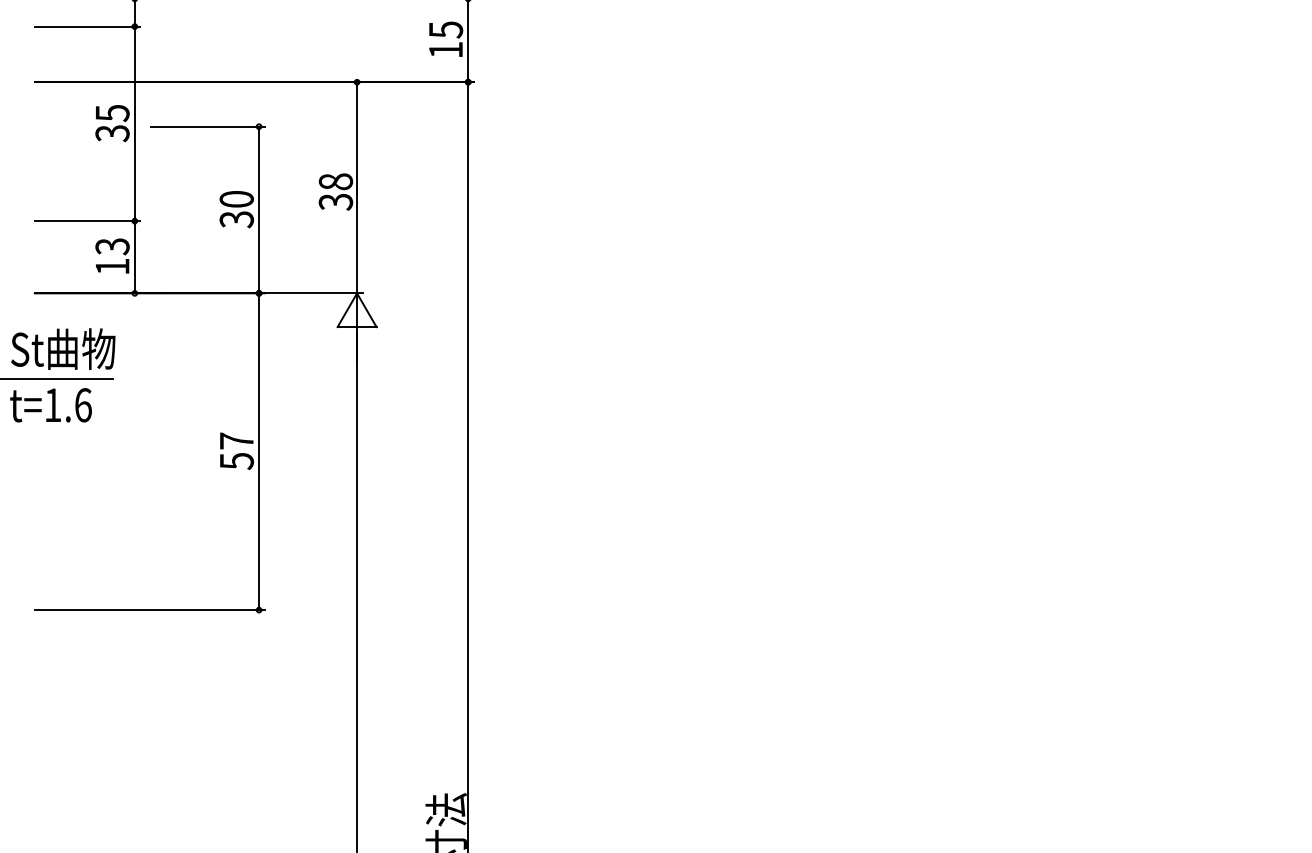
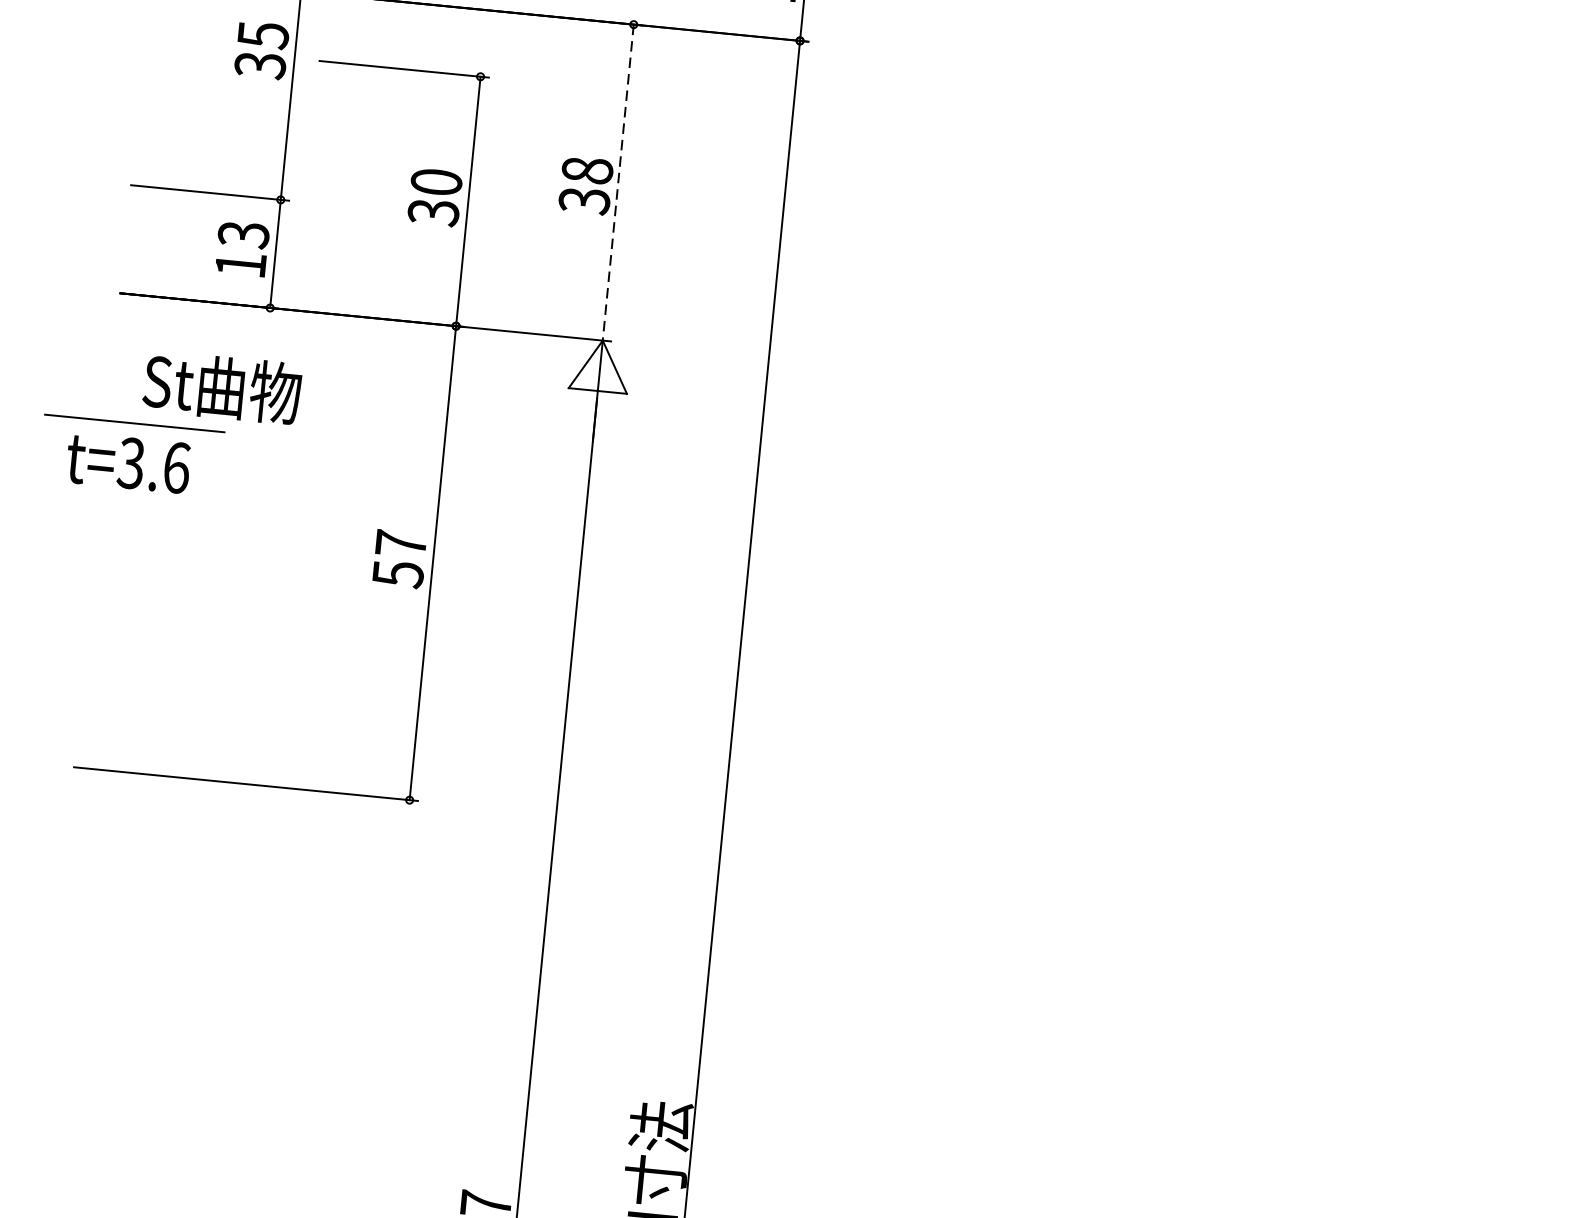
line: (357, 187) -> (618, 182), solid -> dashed
text: (63, 348) -> (222, 386), moved
text: (52, 405) -> (130, 463), t=1.6 -> t=3.6

